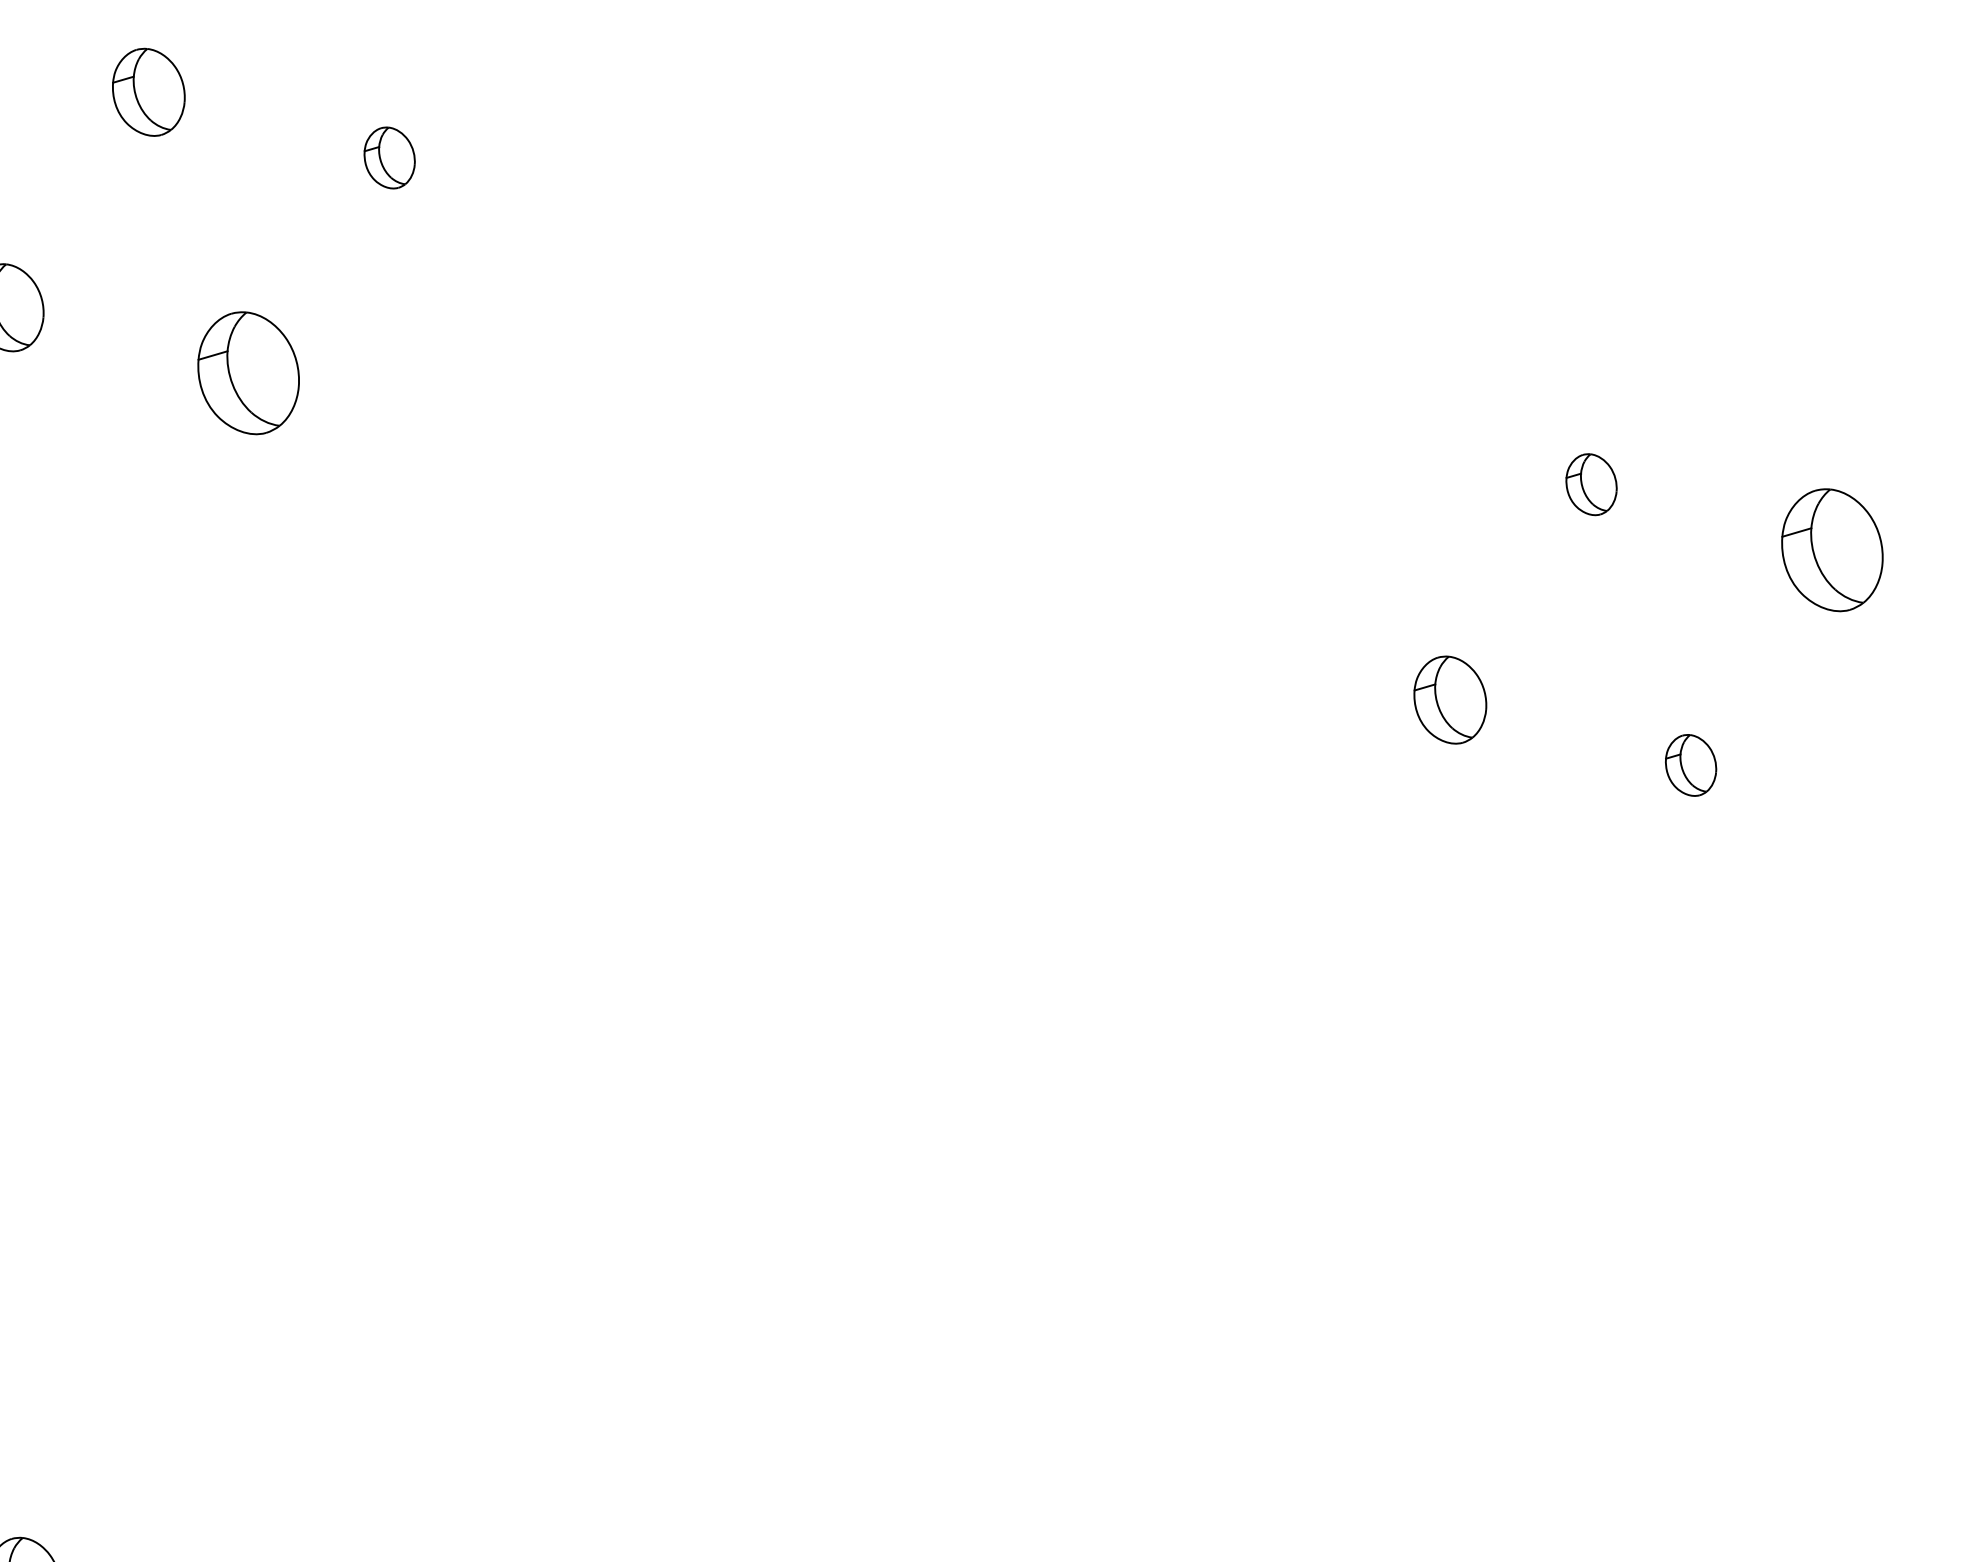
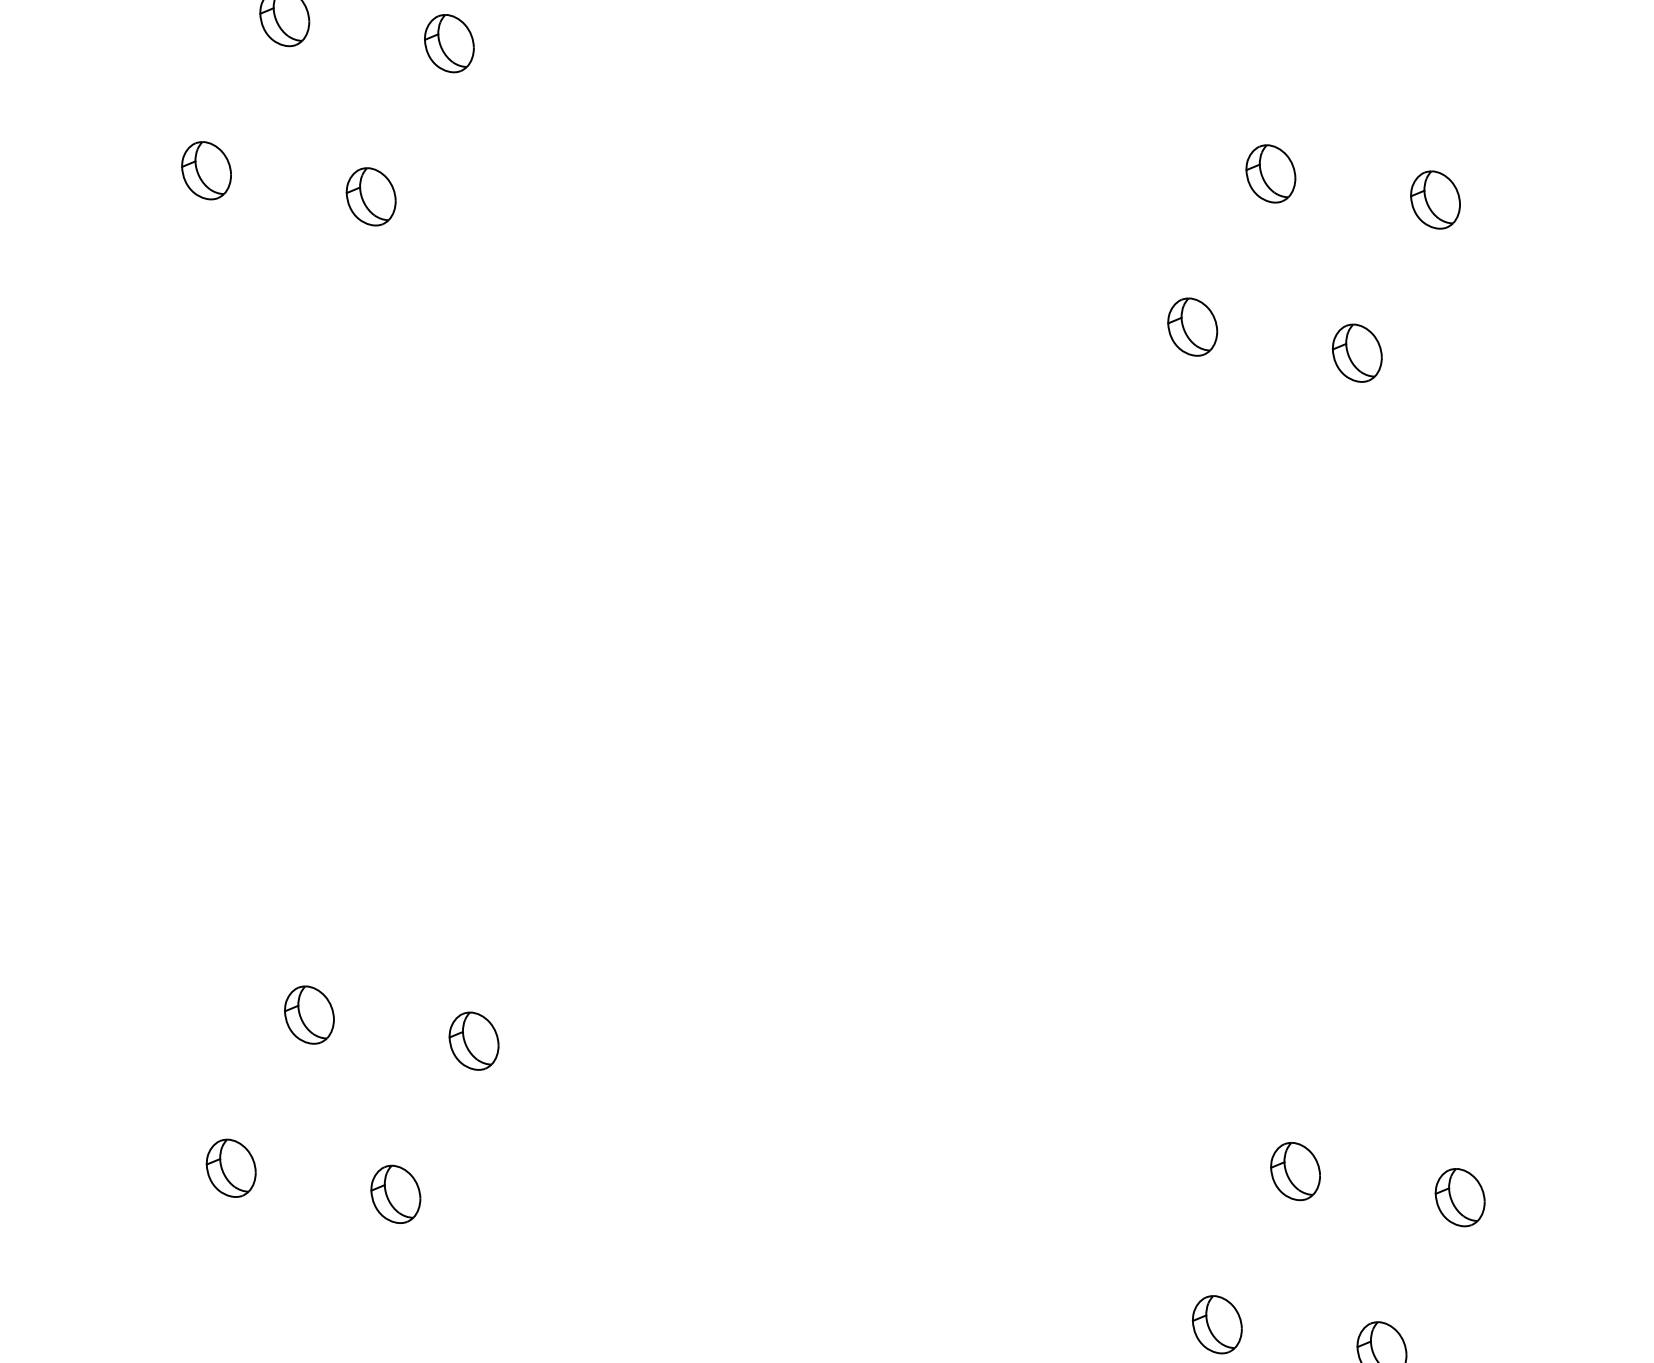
part: (389, 157) -> (449, 43), size x1.43
part: (247, 372) -> (370, 196), size x0.71
part: (1590, 483) -> (1270, 173), size x1.43
part: (1832, 549) -> (1435, 199), size x0.71
part: (1690, 764) -> (1356, 352), size x1.43

